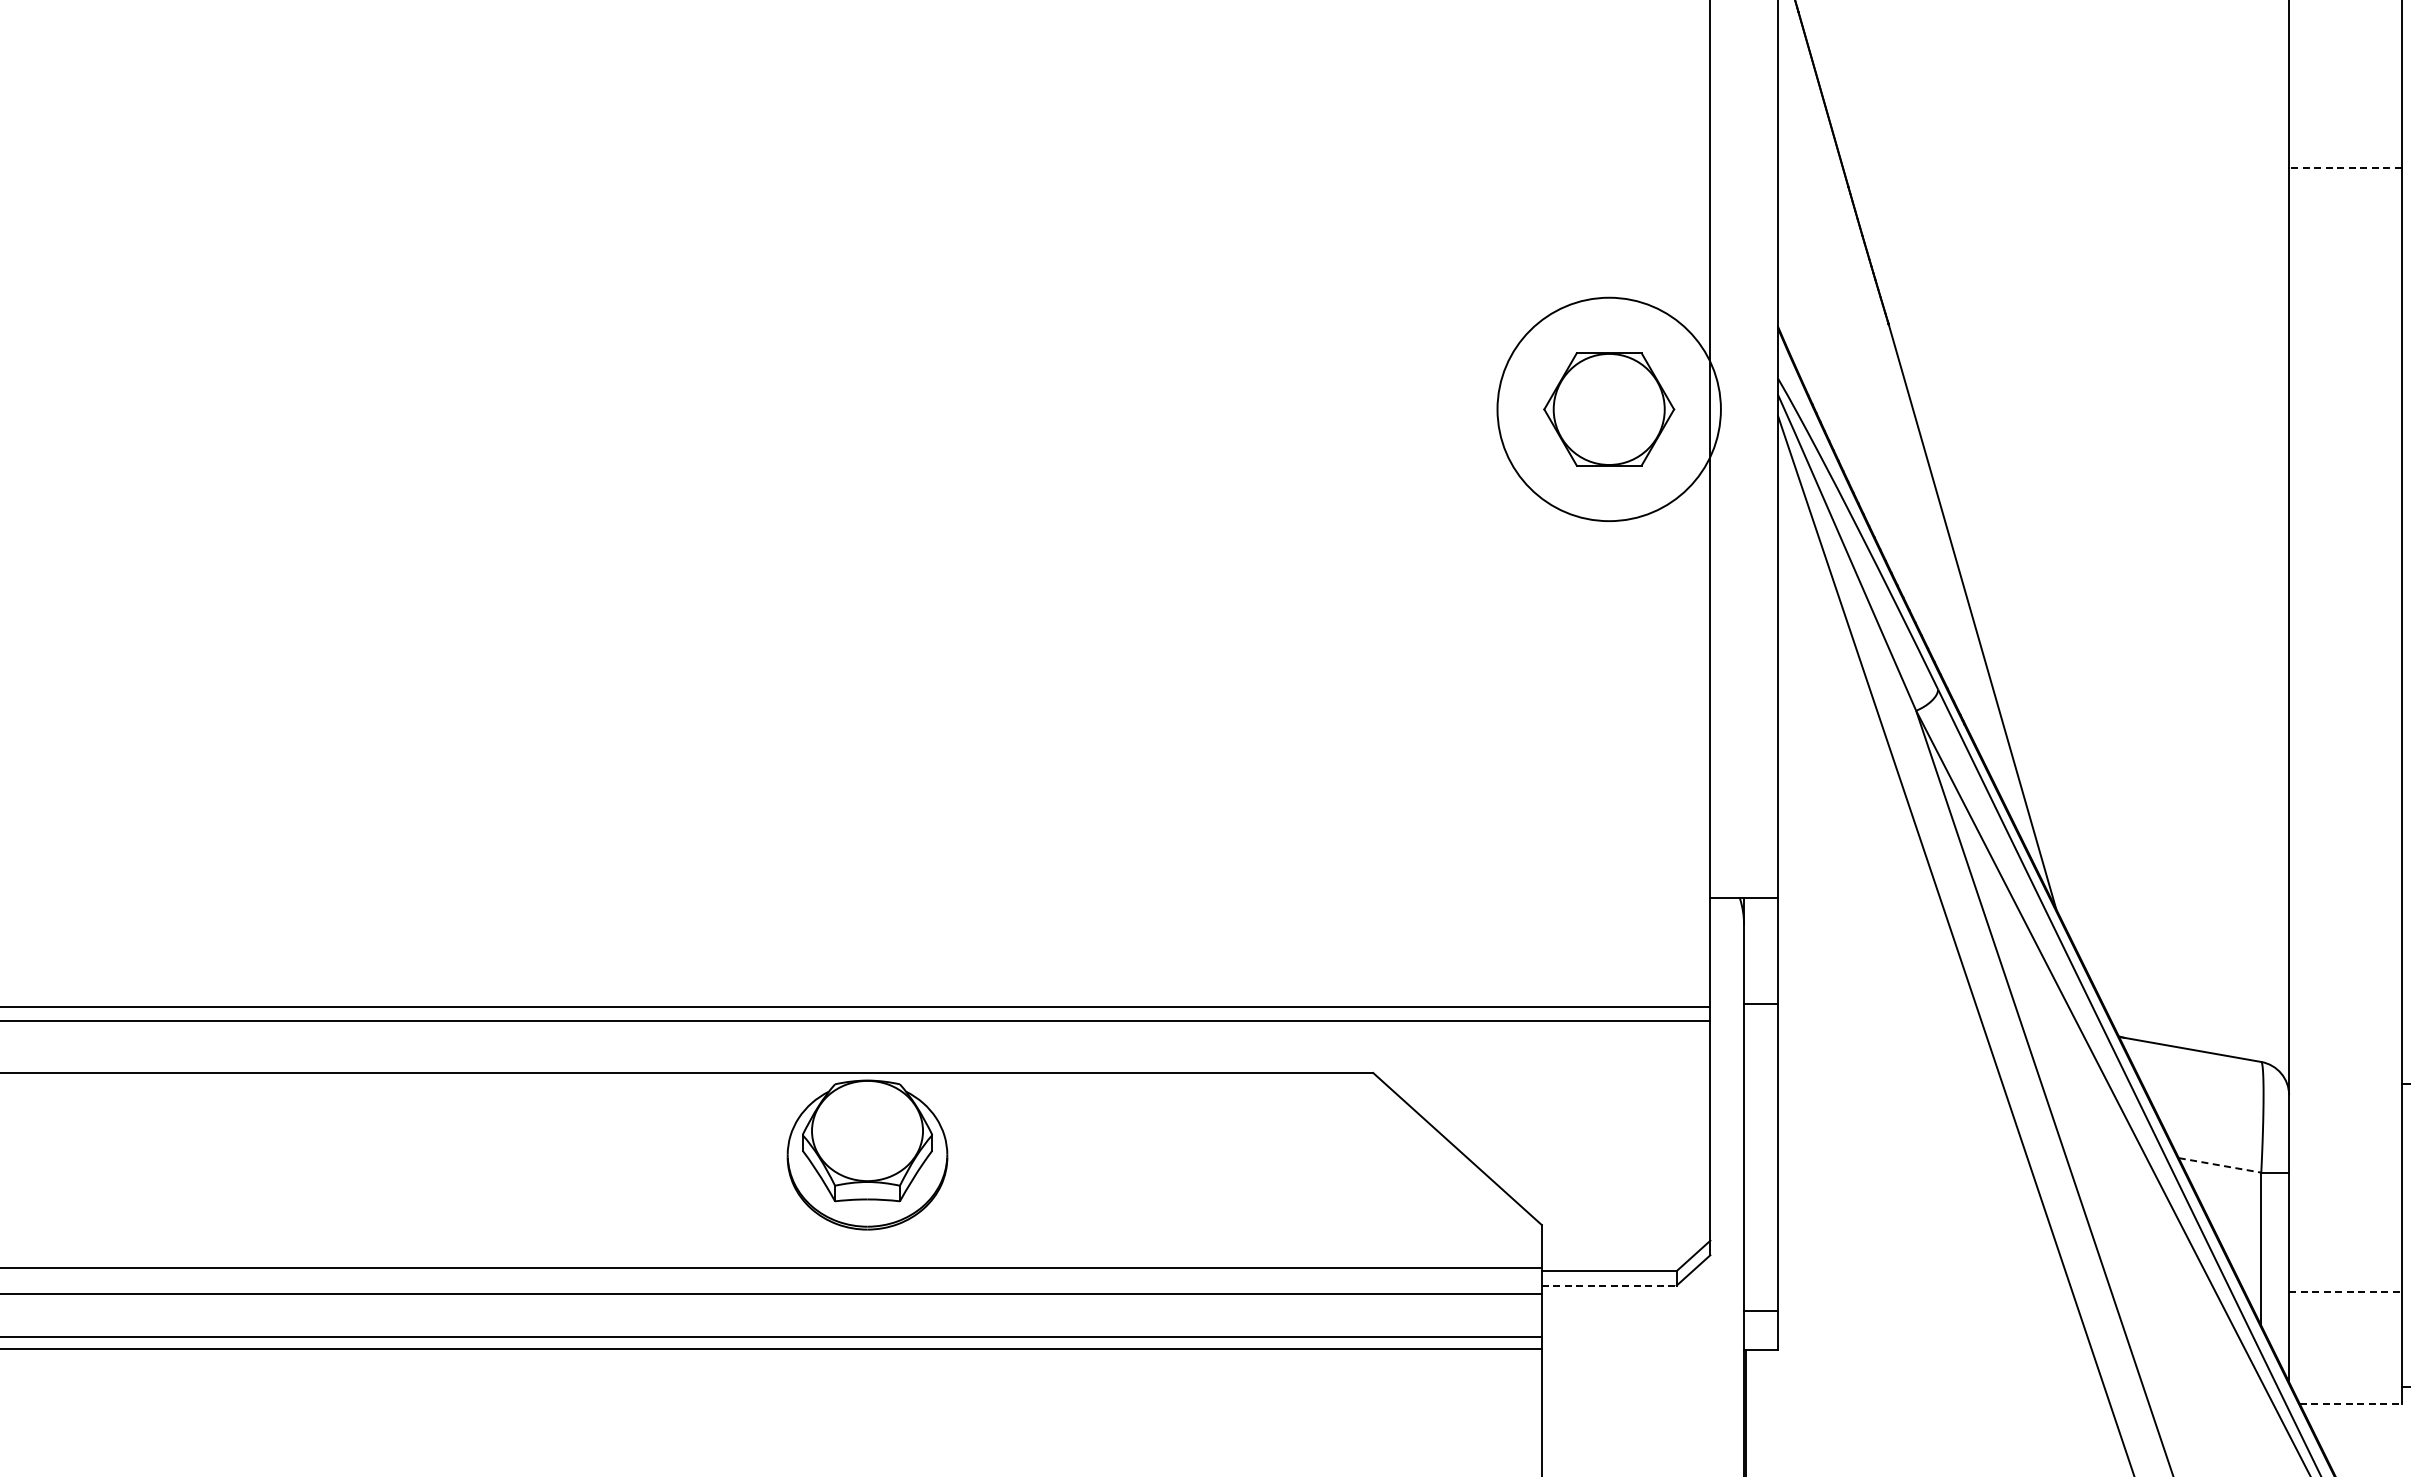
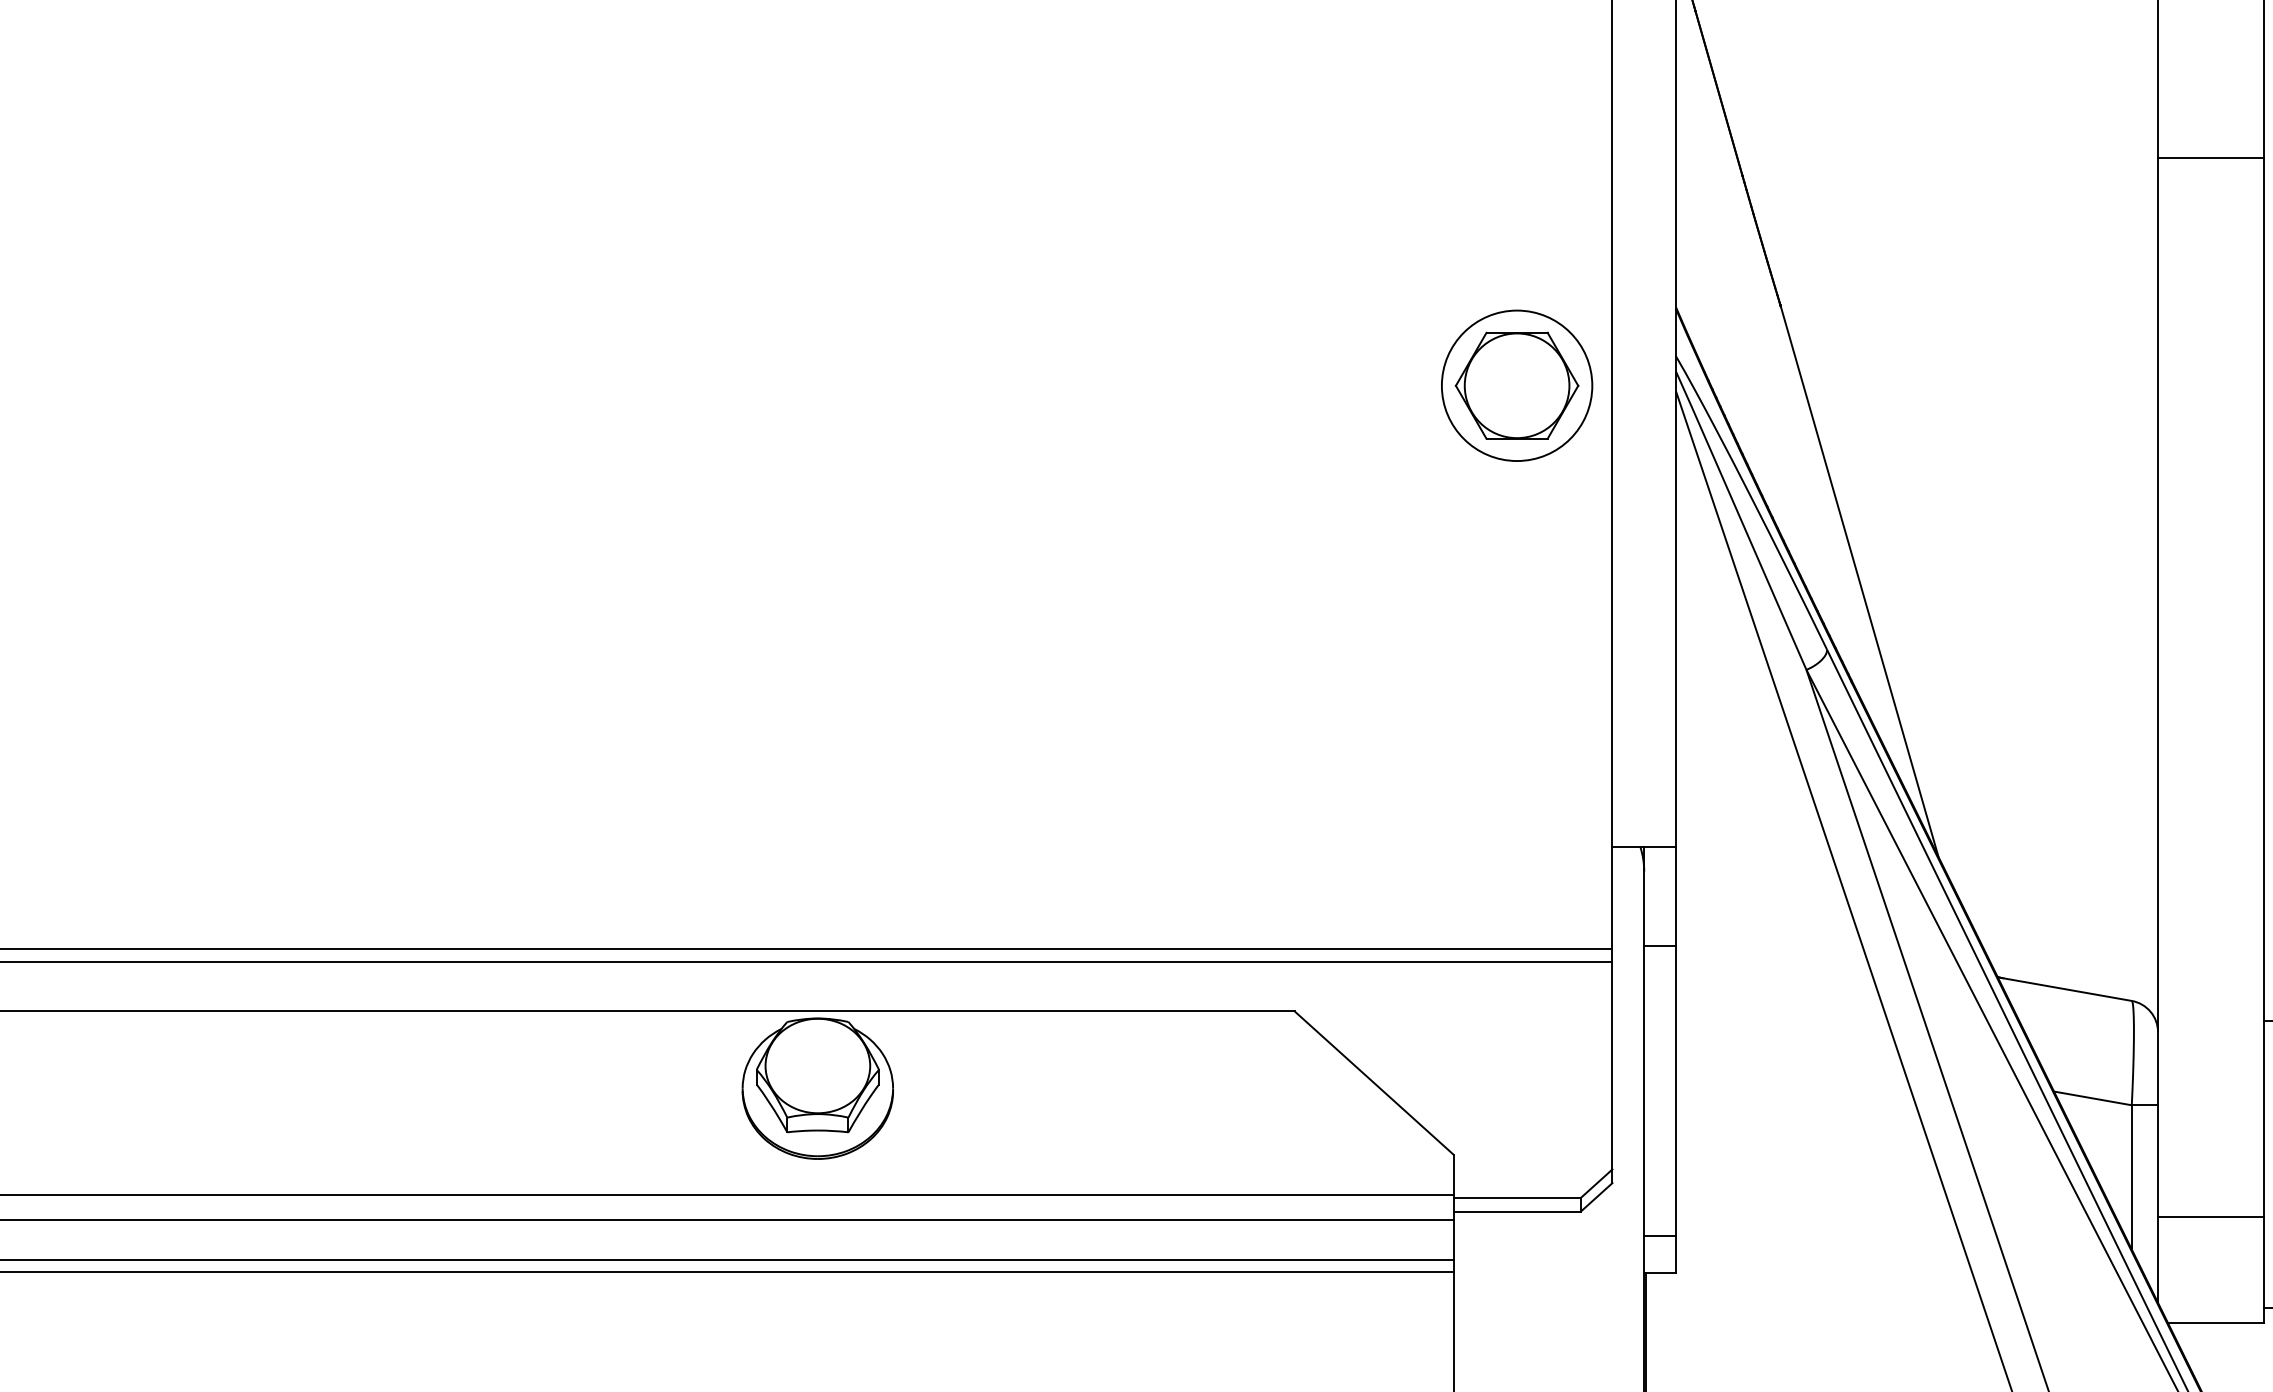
line: (2344, 167) -> (2210, 157), dashed -> solid
circle: (1609, 409) -> (1517, 385), size x0.71
line: (2220, 1165) -> (2093, 1098), dashed -> solid
line: (1609, 1285) -> (1517, 1211), dashed -> solid
line: (2345, 1291) -> (2211, 1217), dashed -> solid
line: (2350, 1404) -> (2215, 1323), dashed -> solid

